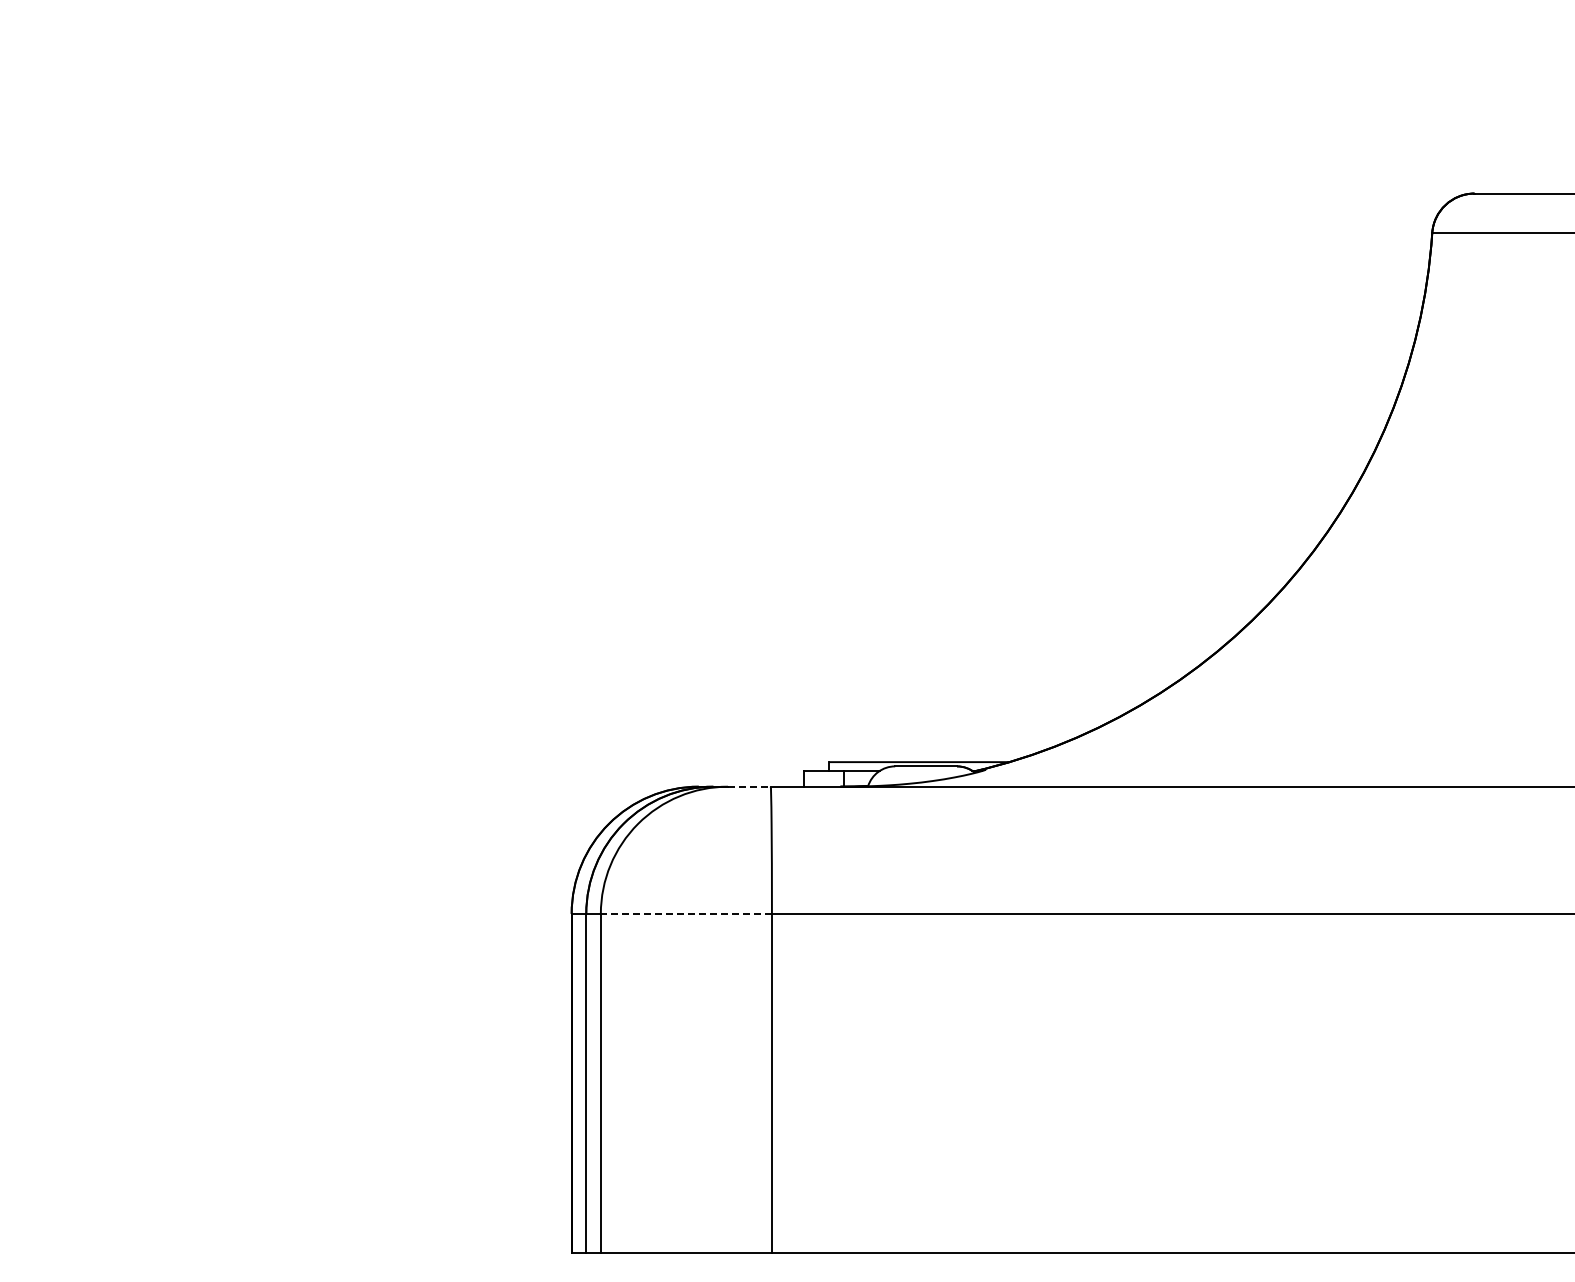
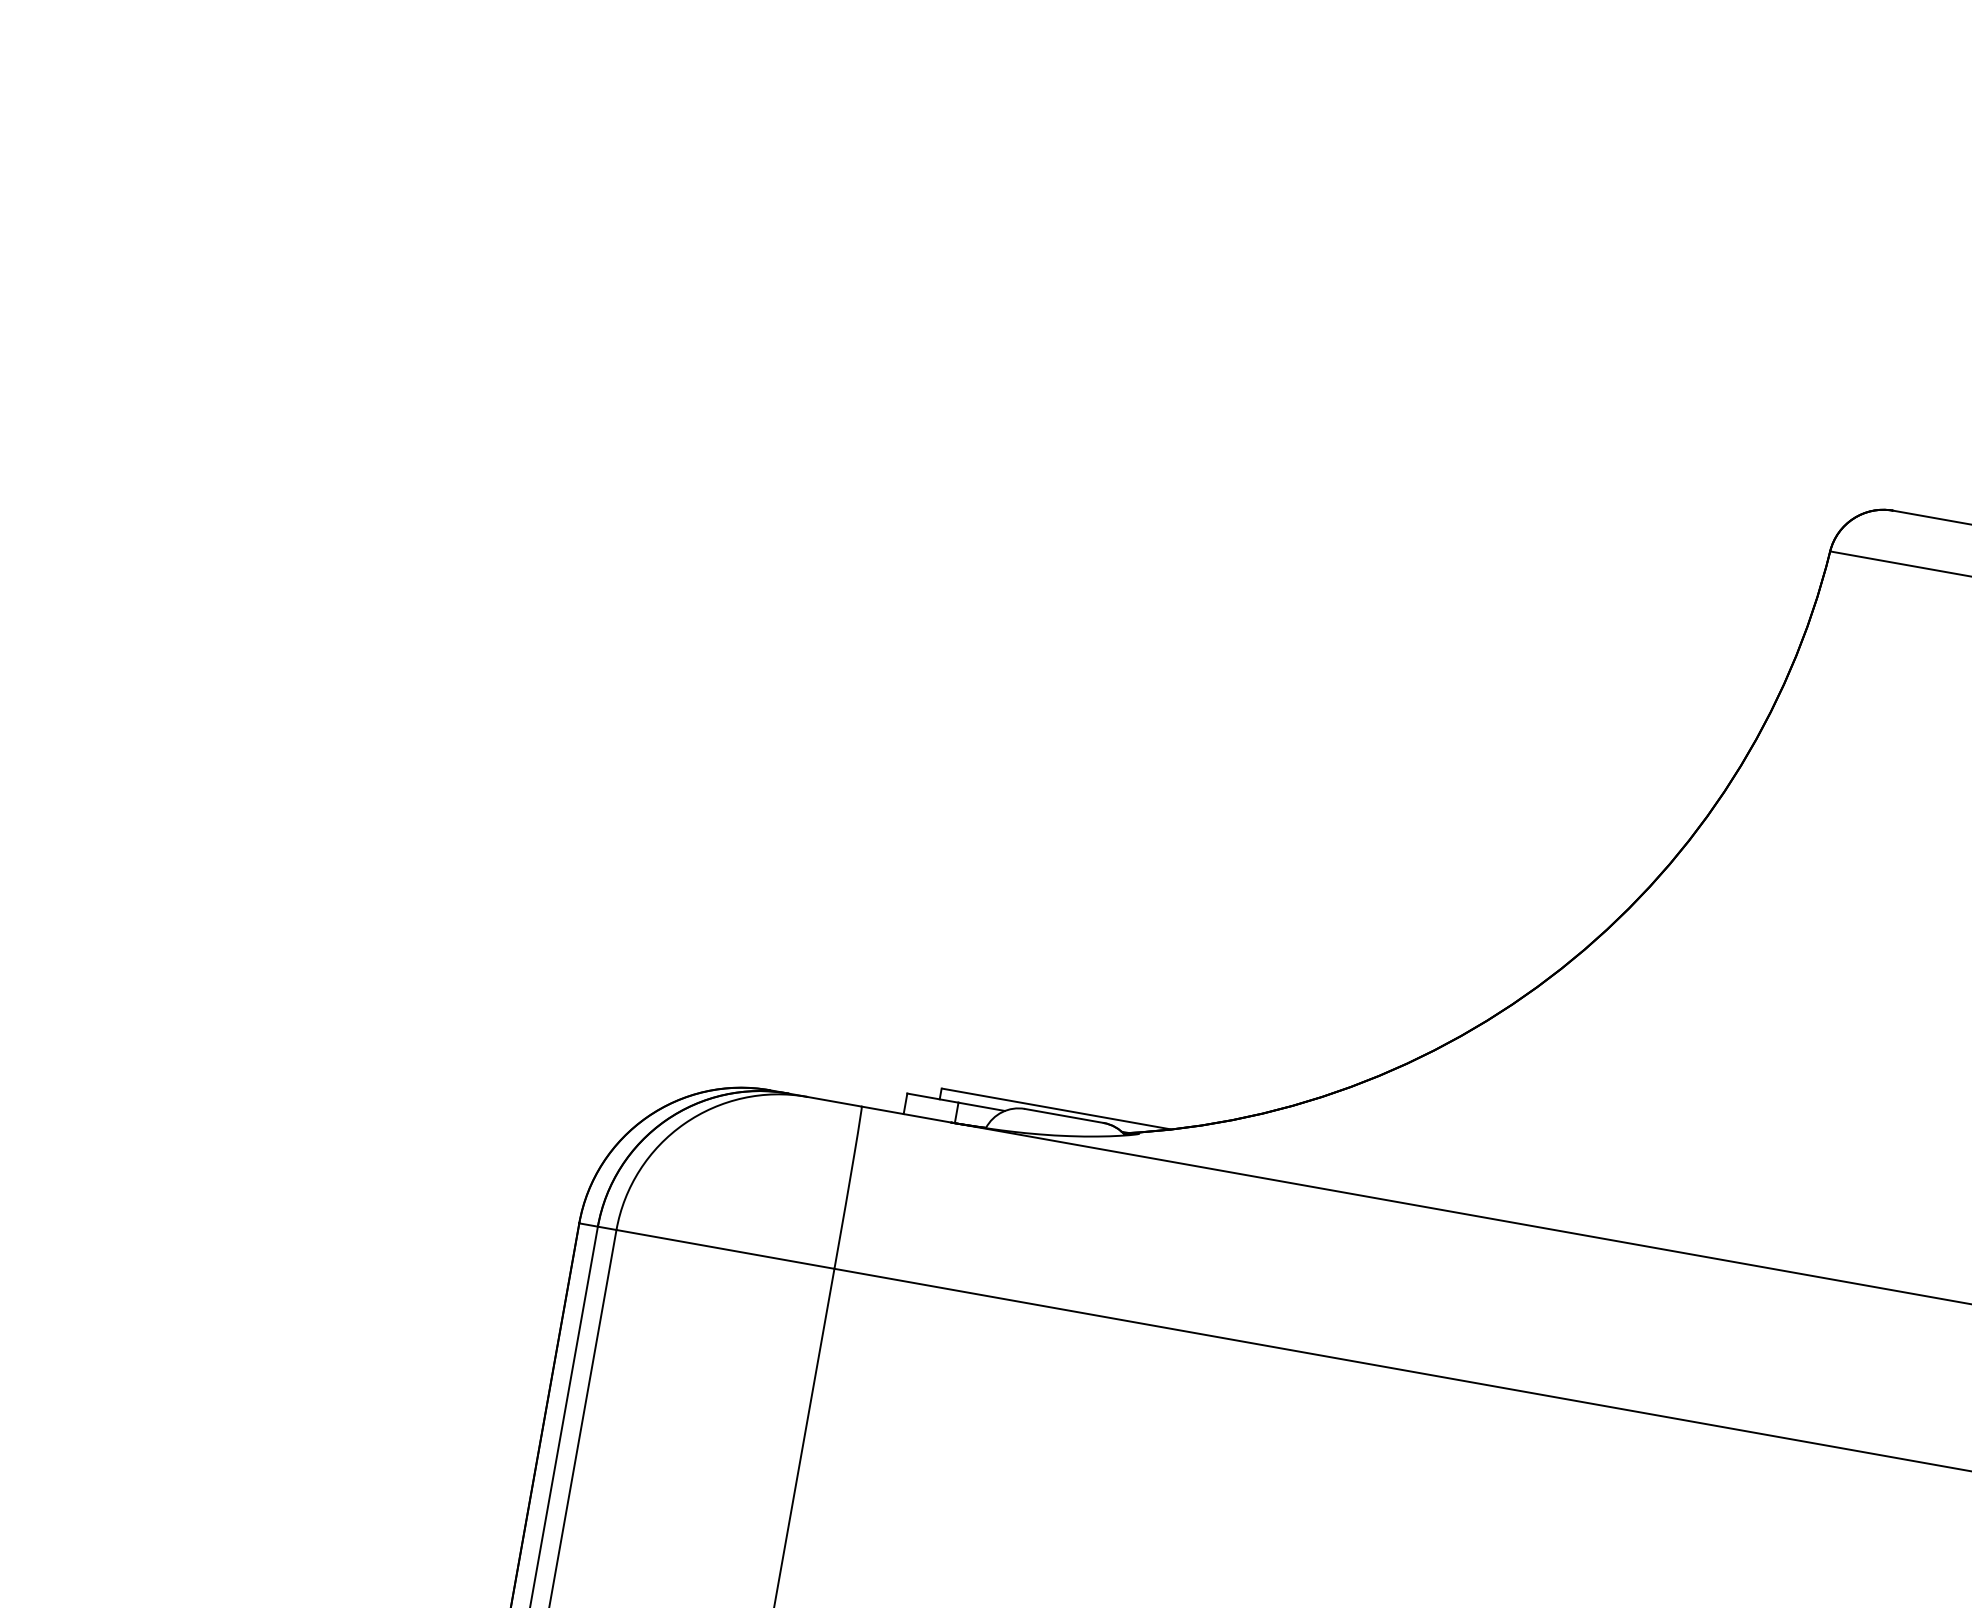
line: (749, 786) -> (834, 1101), dashed -> solid
line: (686, 913) -> (725, 1249), dashed -> solid

